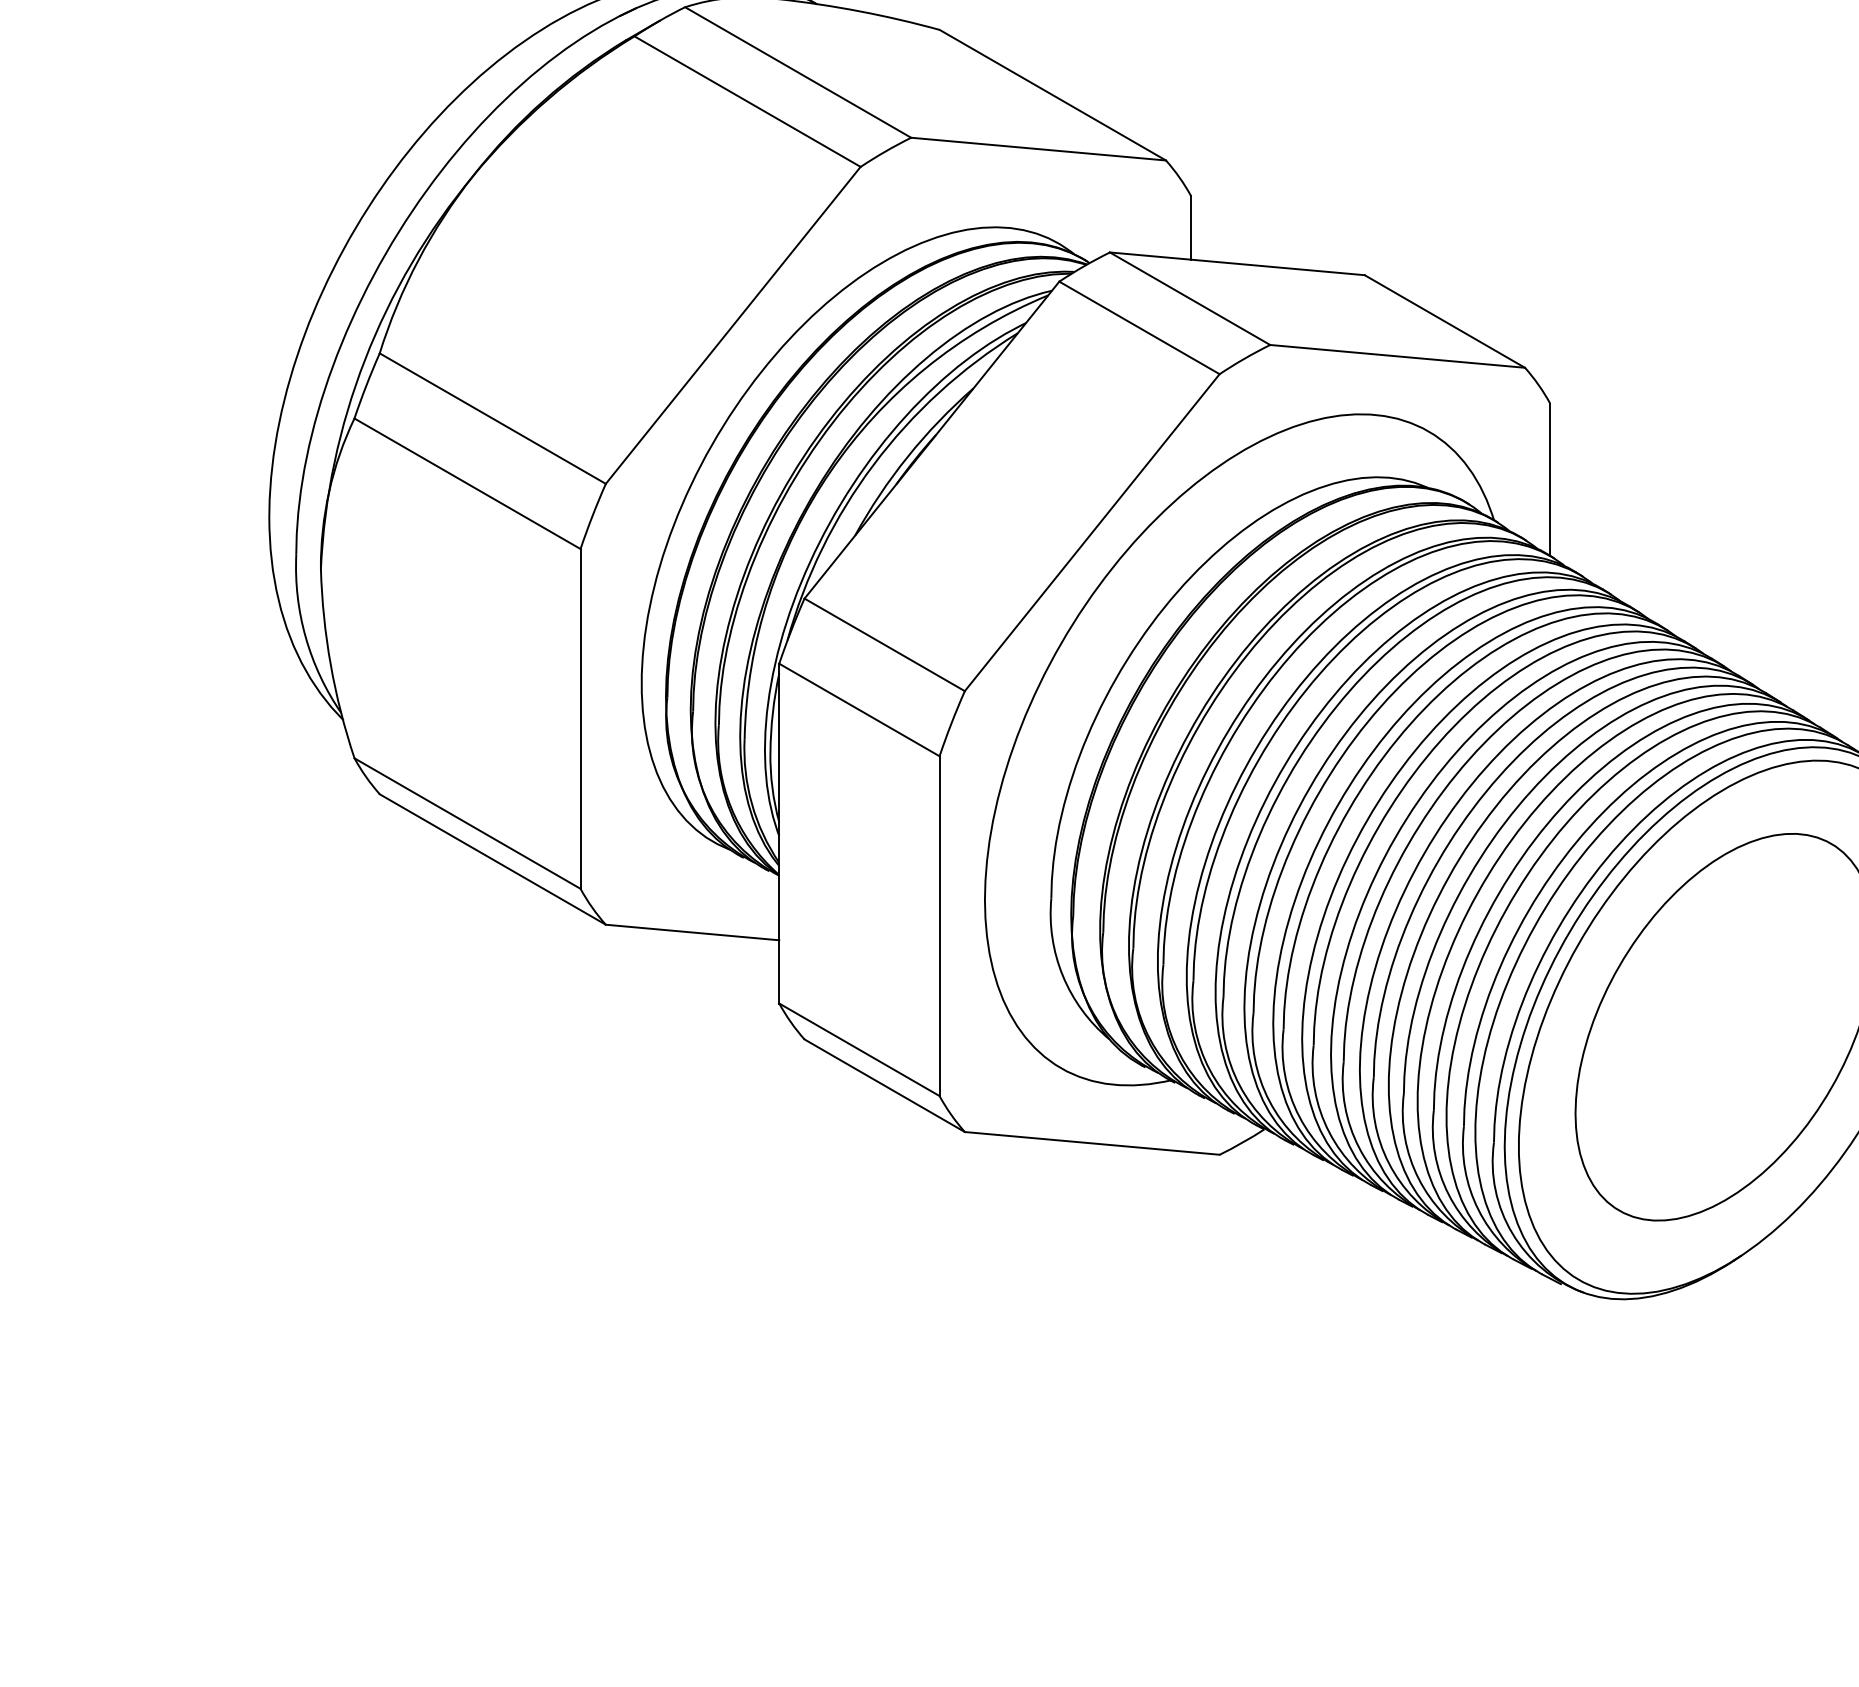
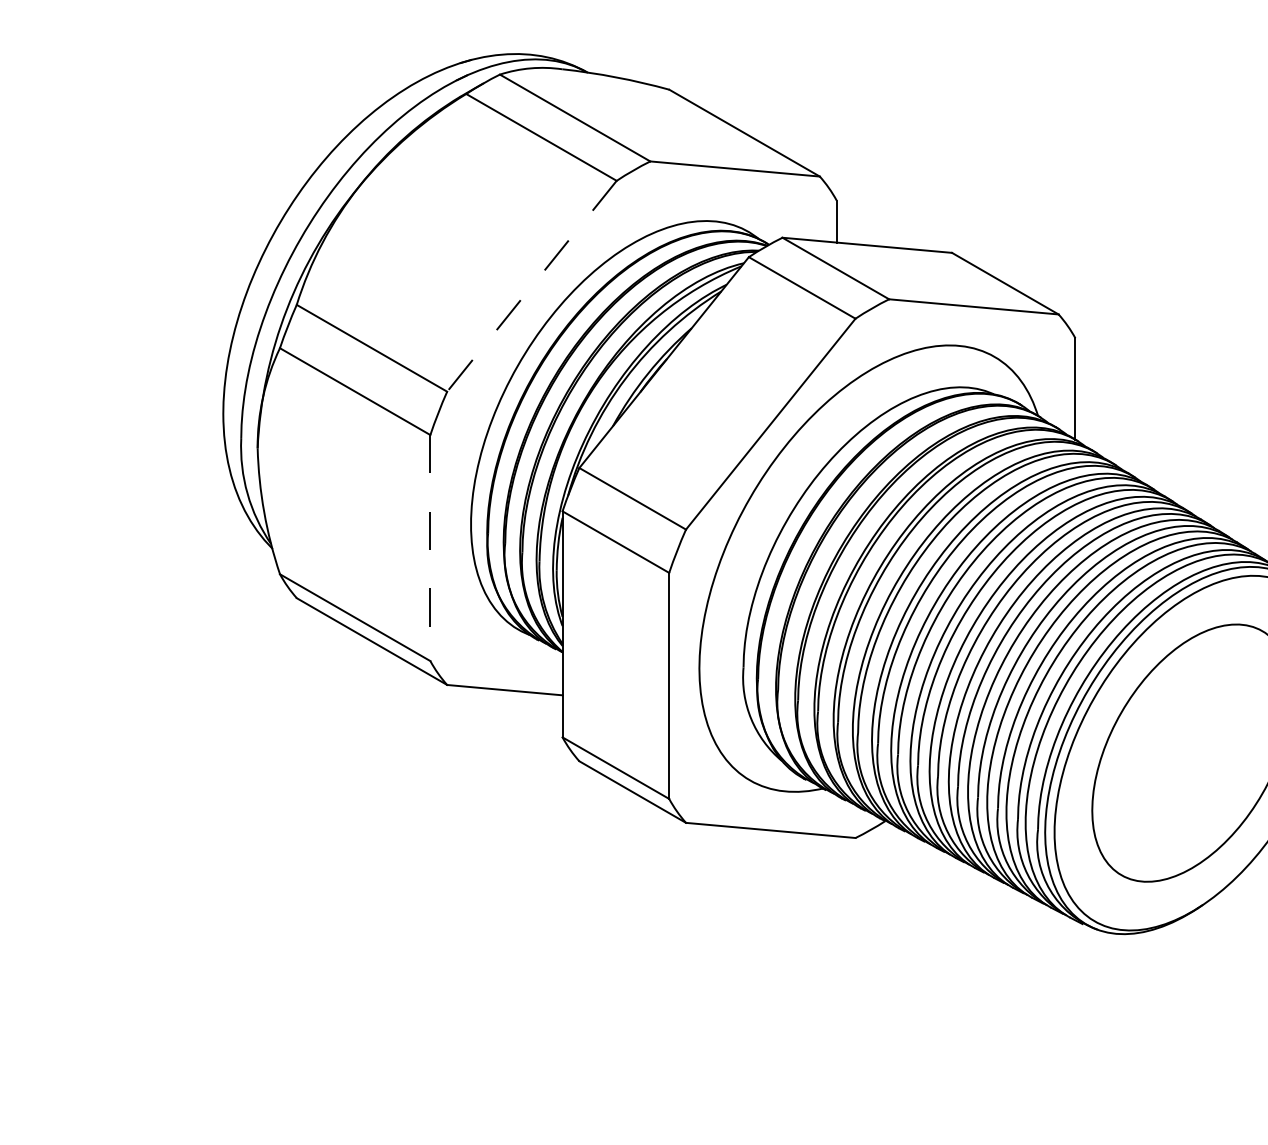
line: (732, 325) -> (531, 286), solid -> dashed
line: (580, 719) -> (430, 548), solid -> dashed

